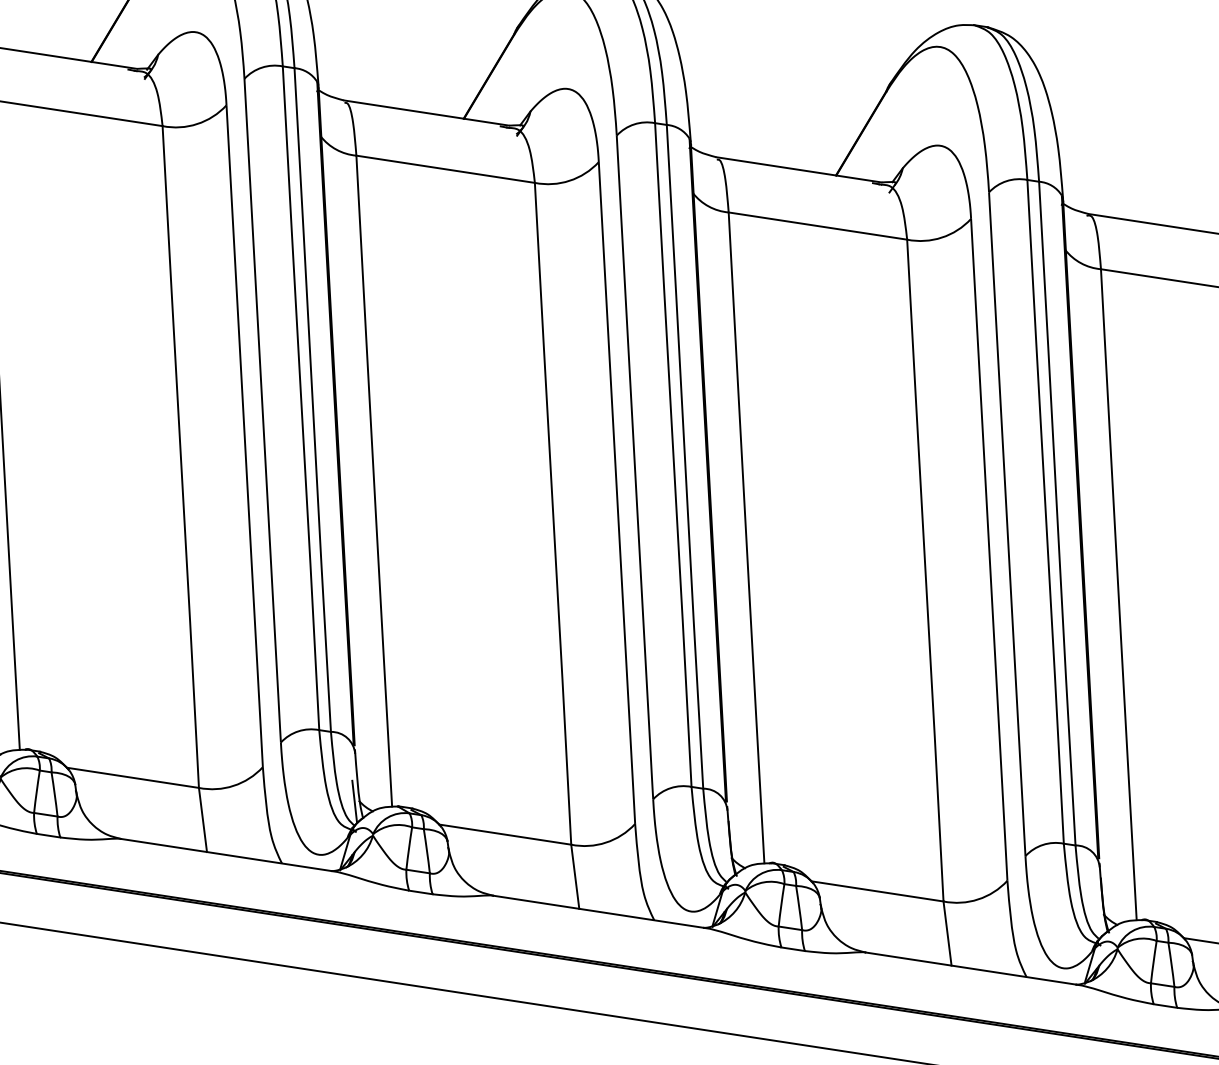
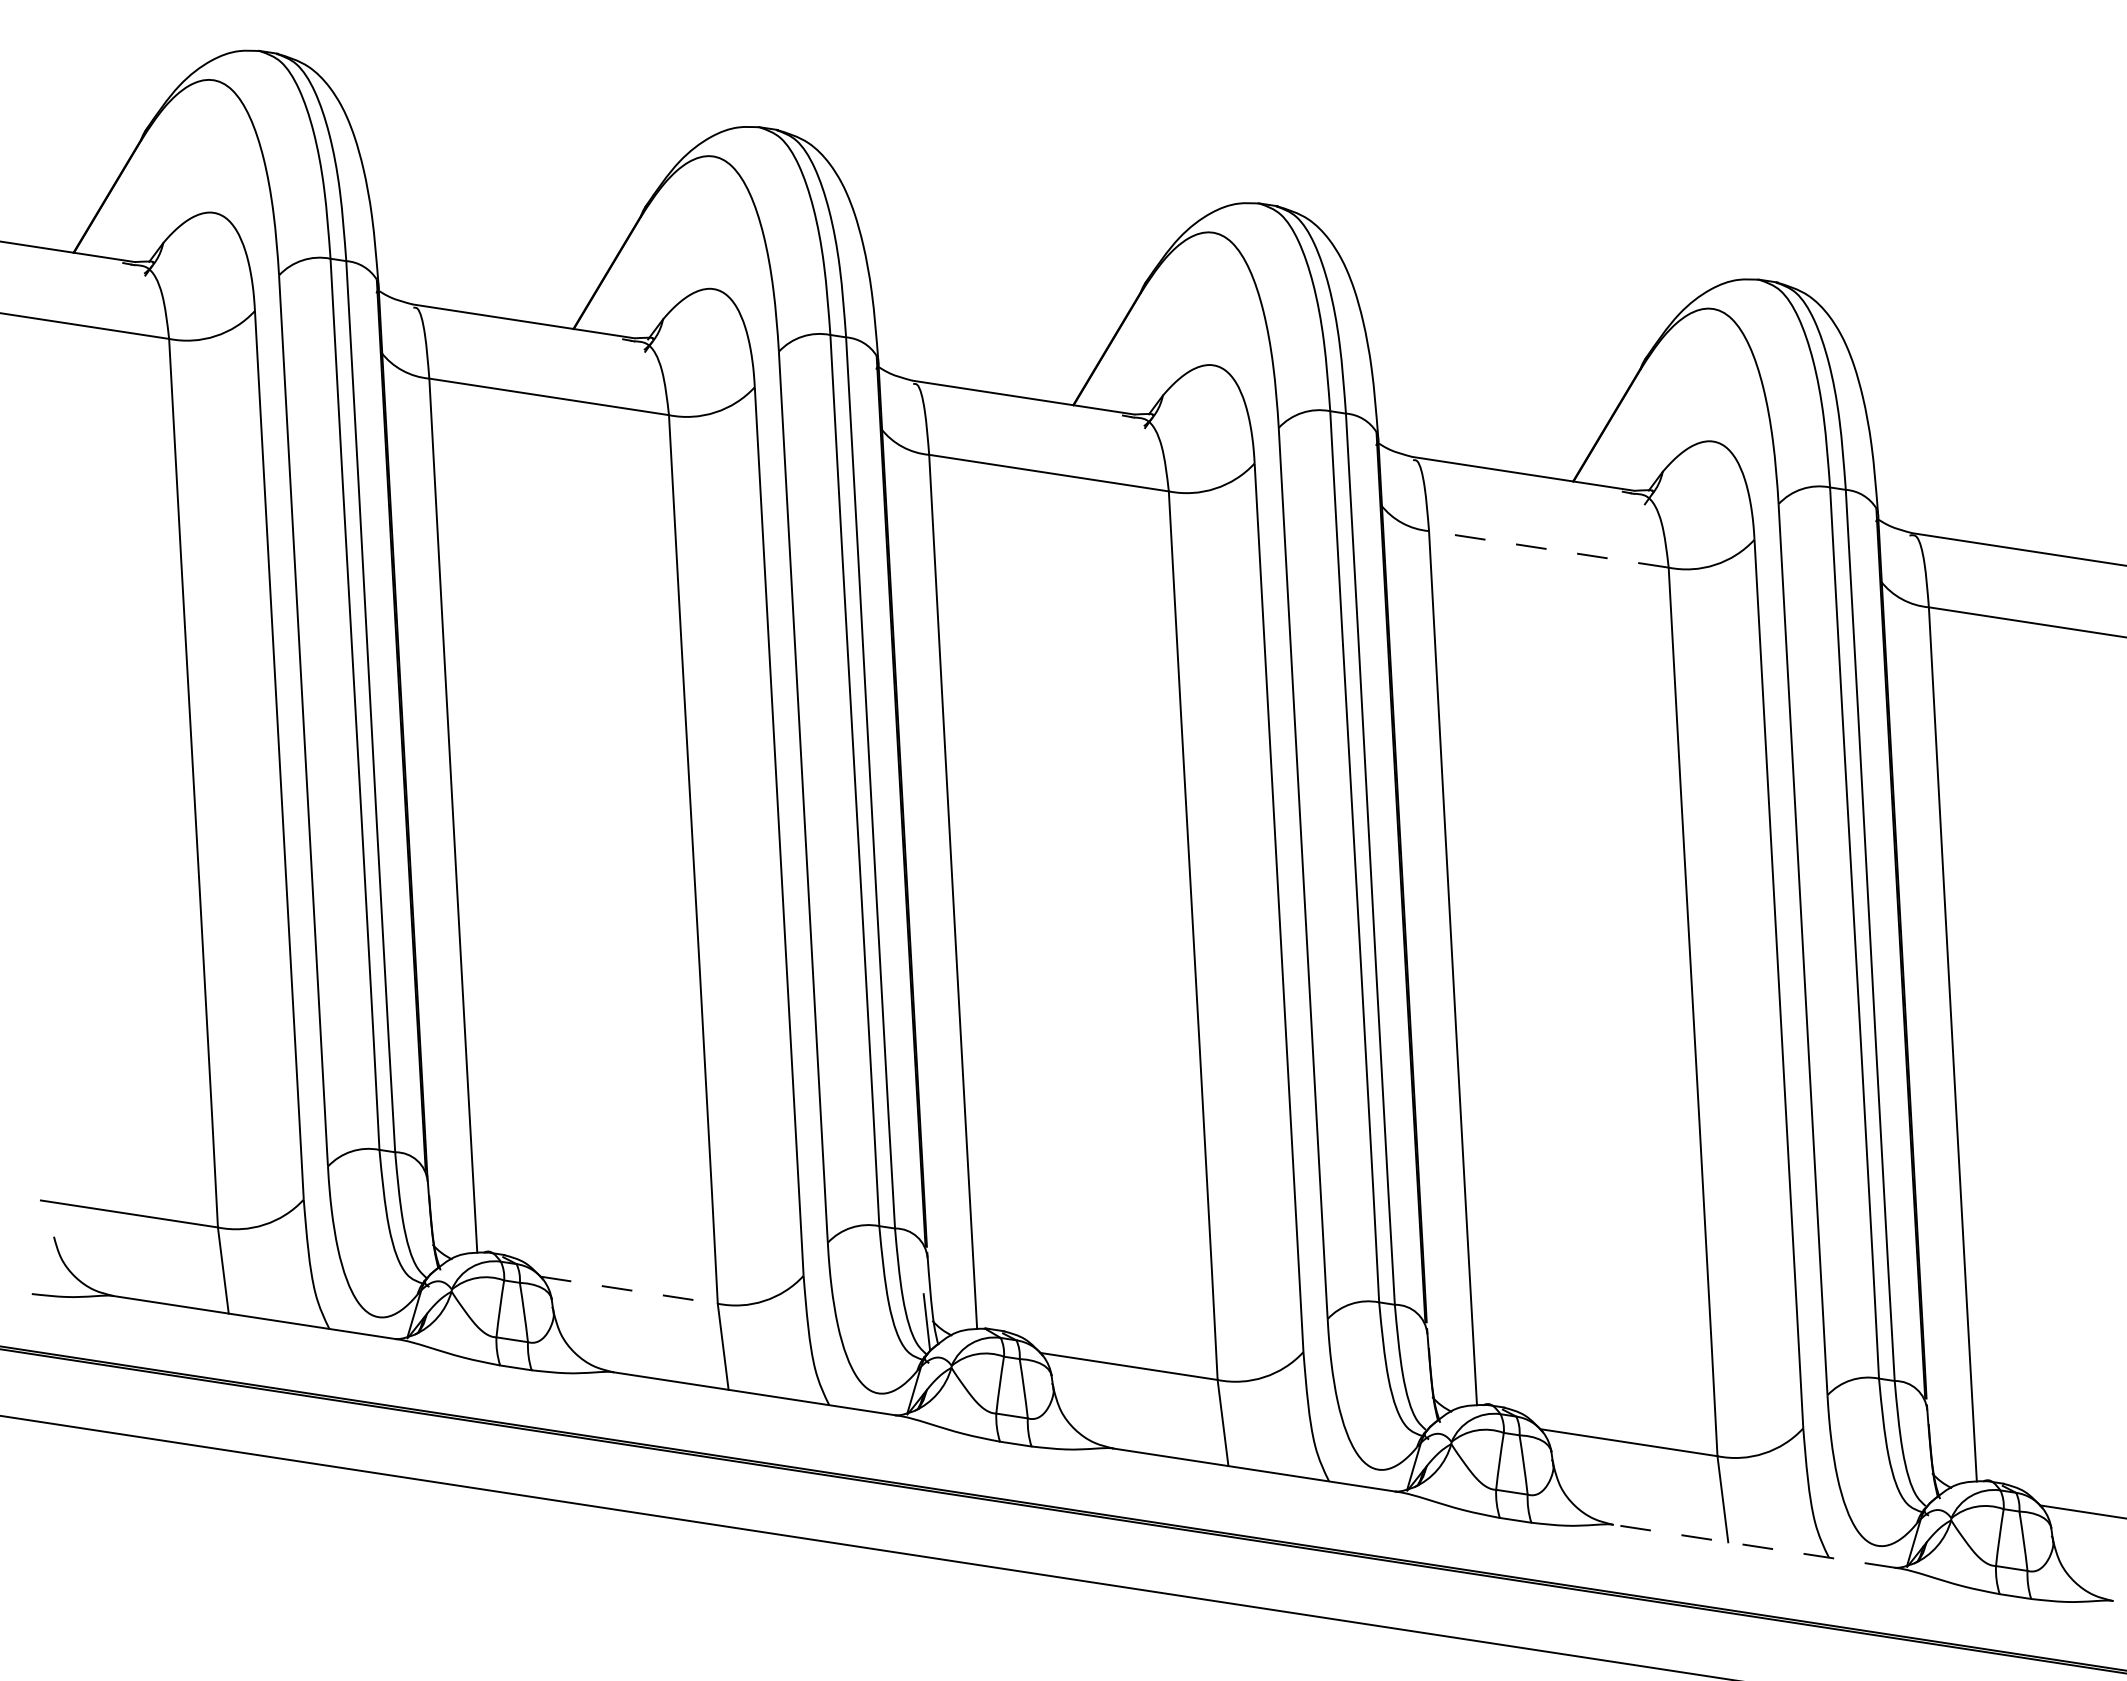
line: (817, 226) -> (1548, 549), solid -> dashed
line: (133, 778) -> (629, 1290), solid -> dashed
line: (971, 968) -> (1754, 1546), solid -> dashed

